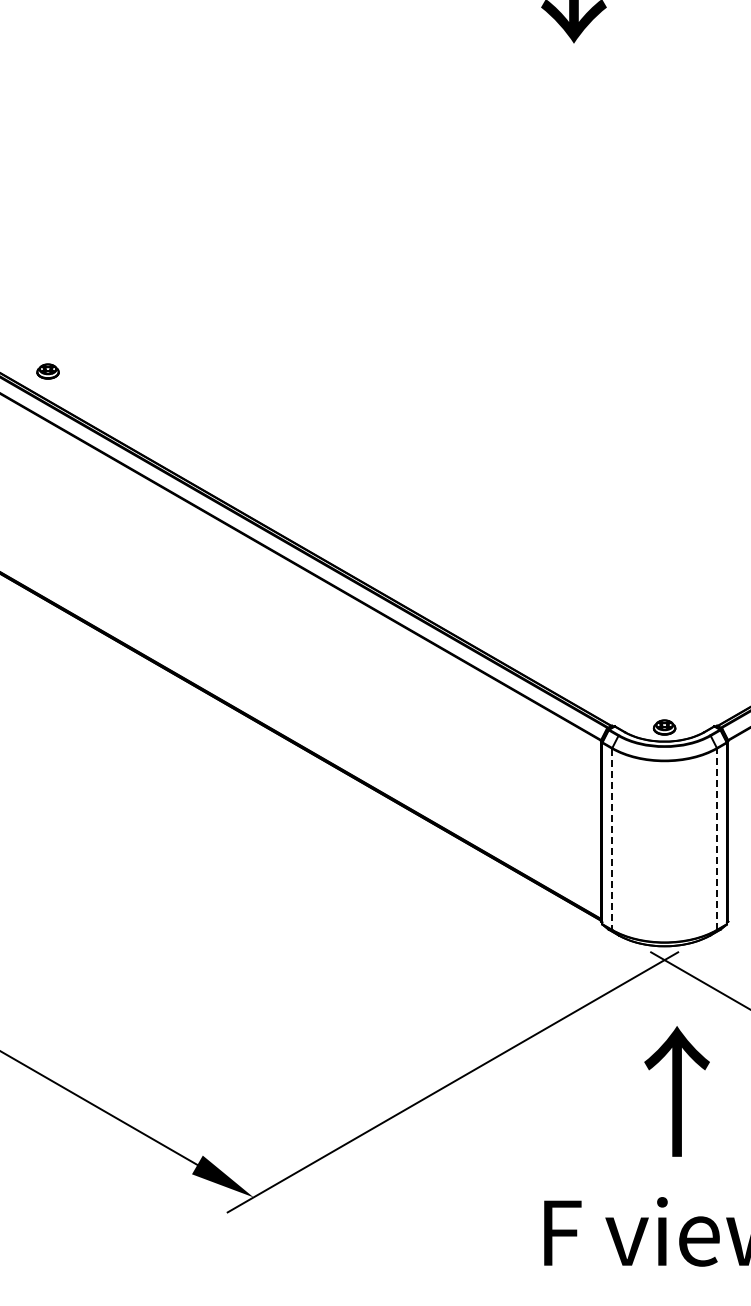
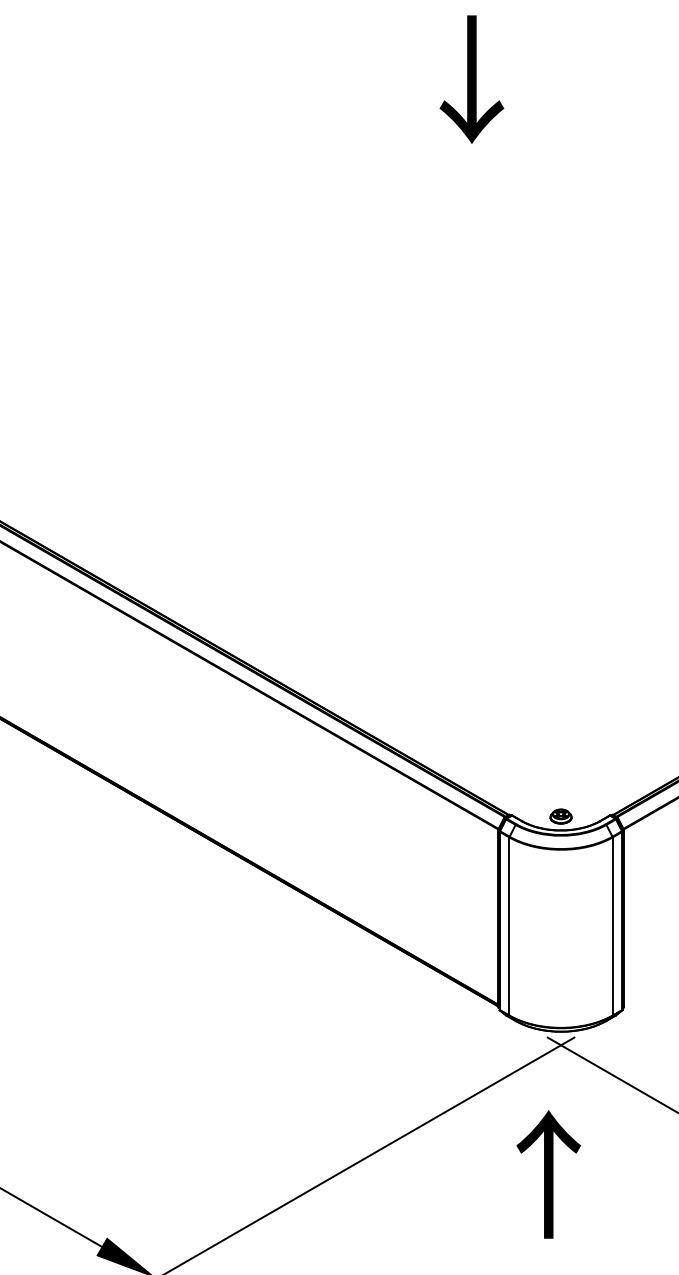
line: (612, 839) -> (509, 926), dashed -> solid
line: (717, 839) -> (613, 926), dashed -> solid
text: (676, 1091) -> (548, 1174), moved

